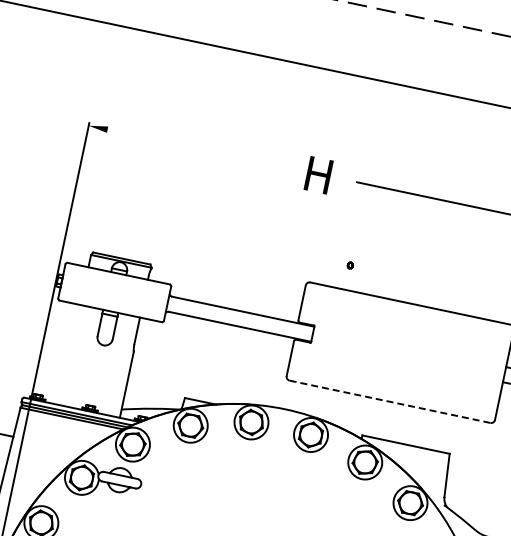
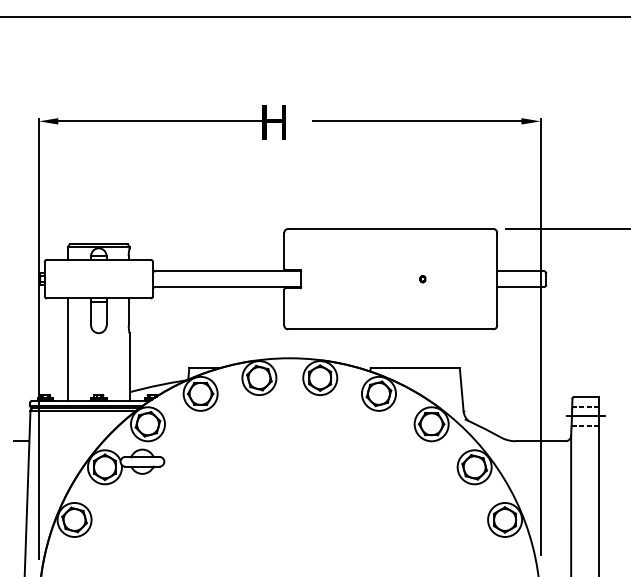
line: (208, 151) -> (161, 121), added
part: (349, 265) -> (422, 279), moved
line: (69, 354) -> (67, 349), added
line: (389, 401) -> (390, 329), dashed -> solid

